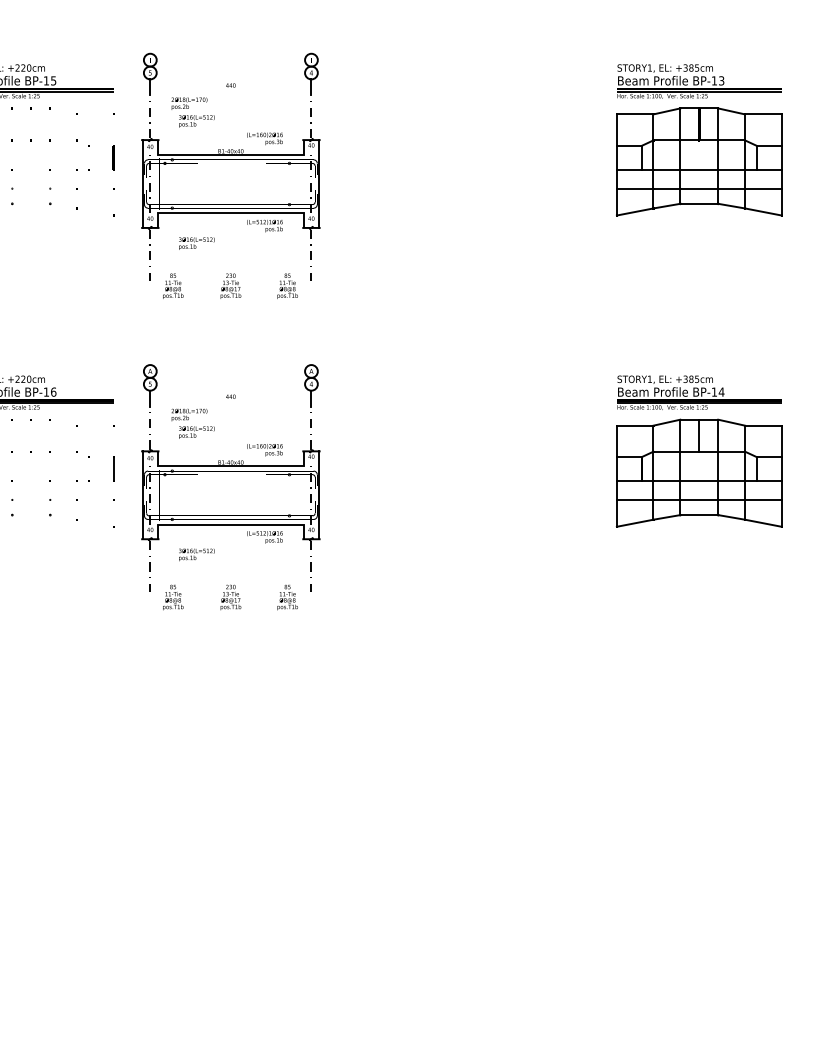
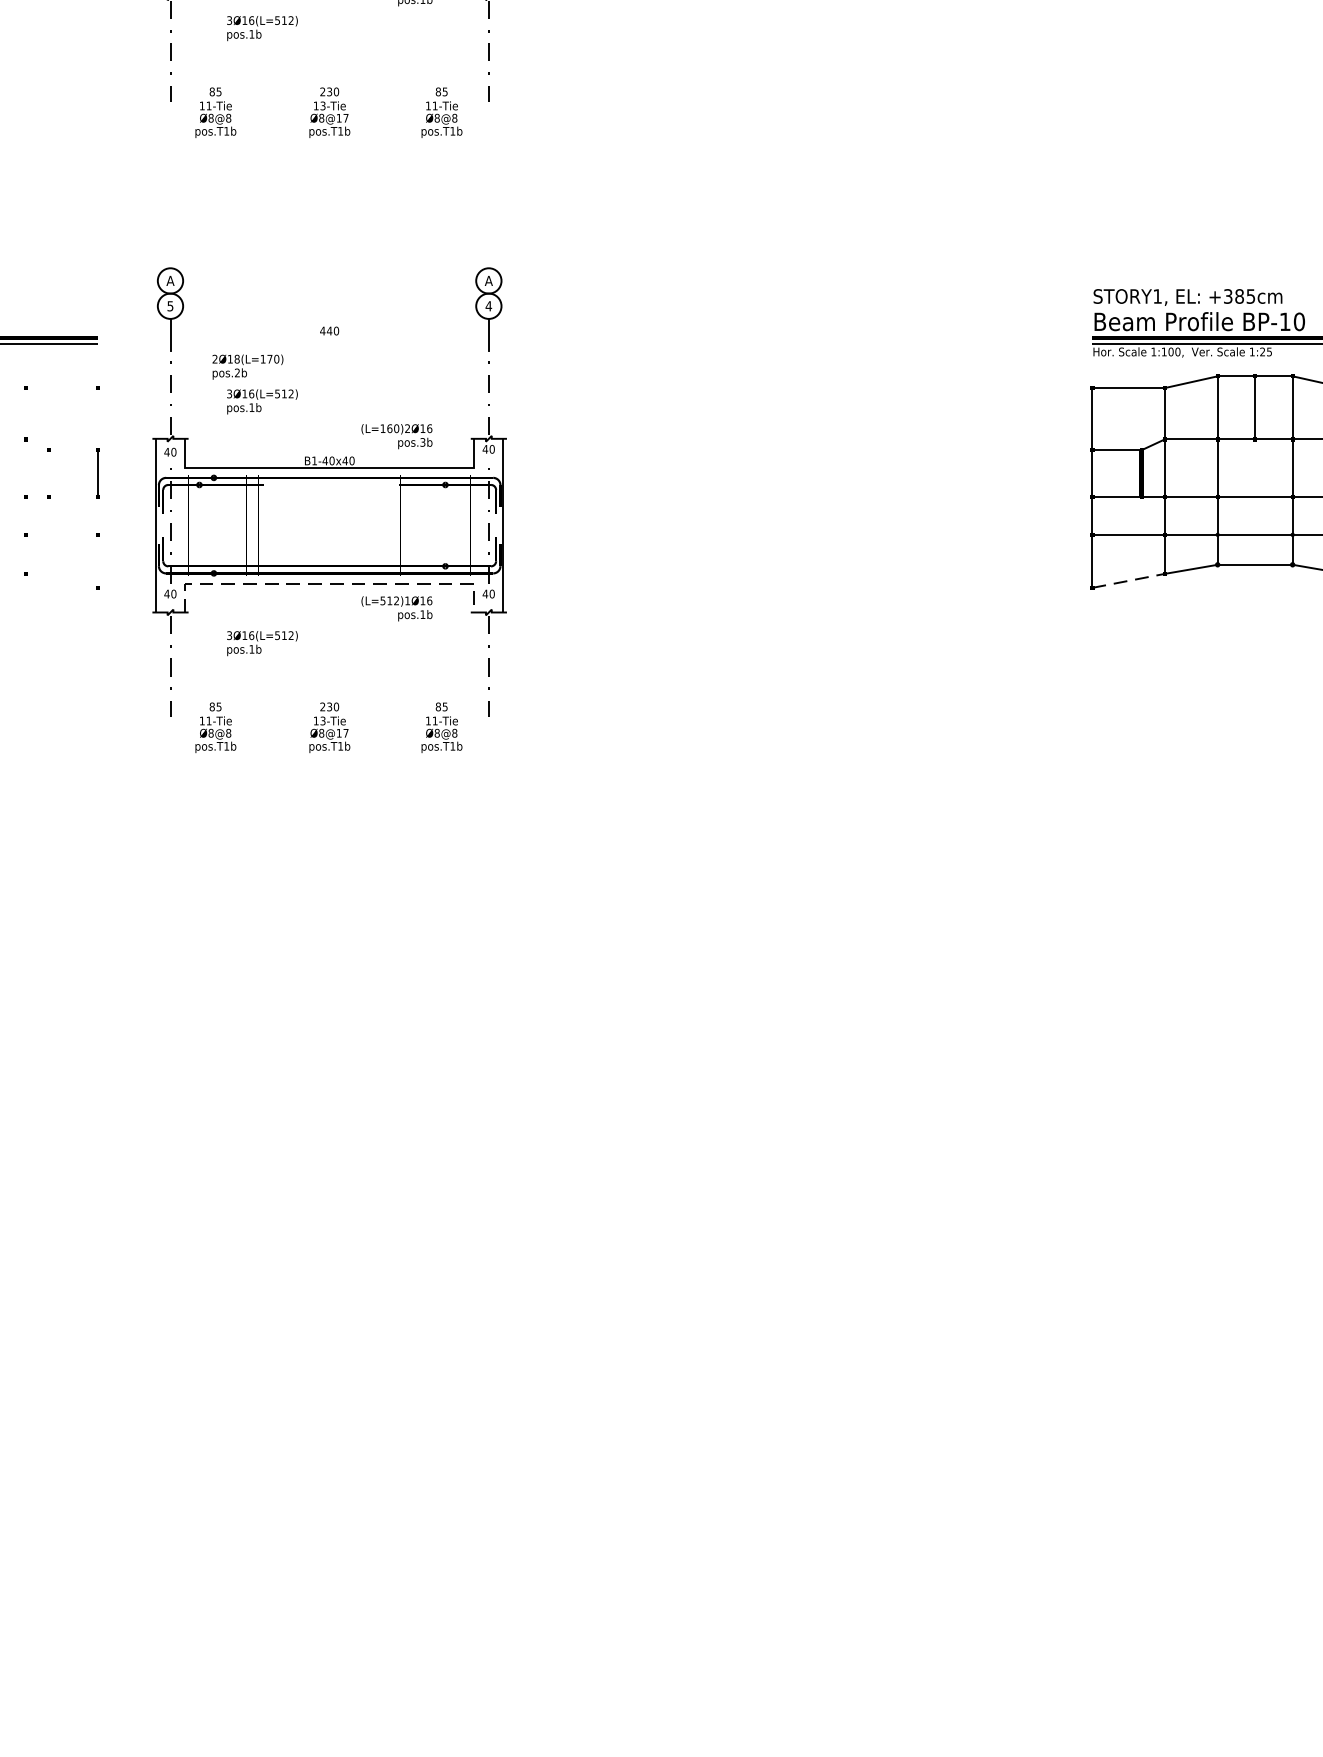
text: (721, 391) -> (1299, 320), BP-14 -> BP-10
line: (635, 523) -> (1129, 581), solid -> dashed
line: (231, 524) -> (330, 583), solid -> dashed

